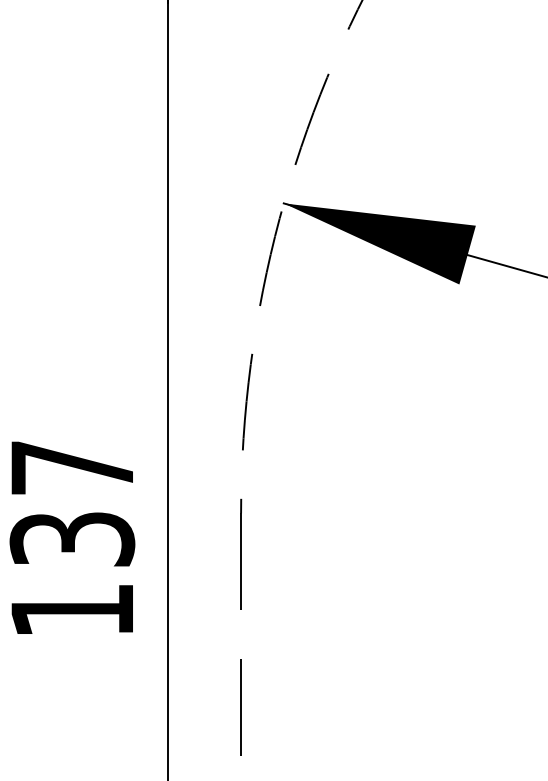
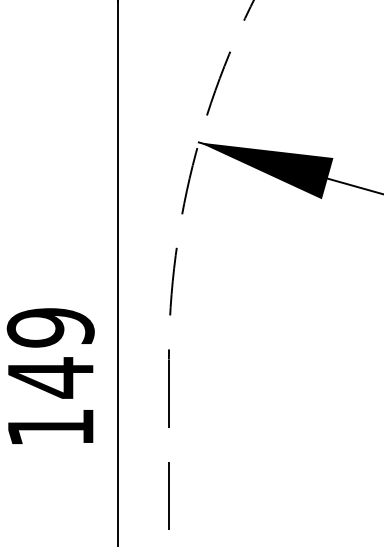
text: (72, 504) -> (50, 353), 137 -> 149

